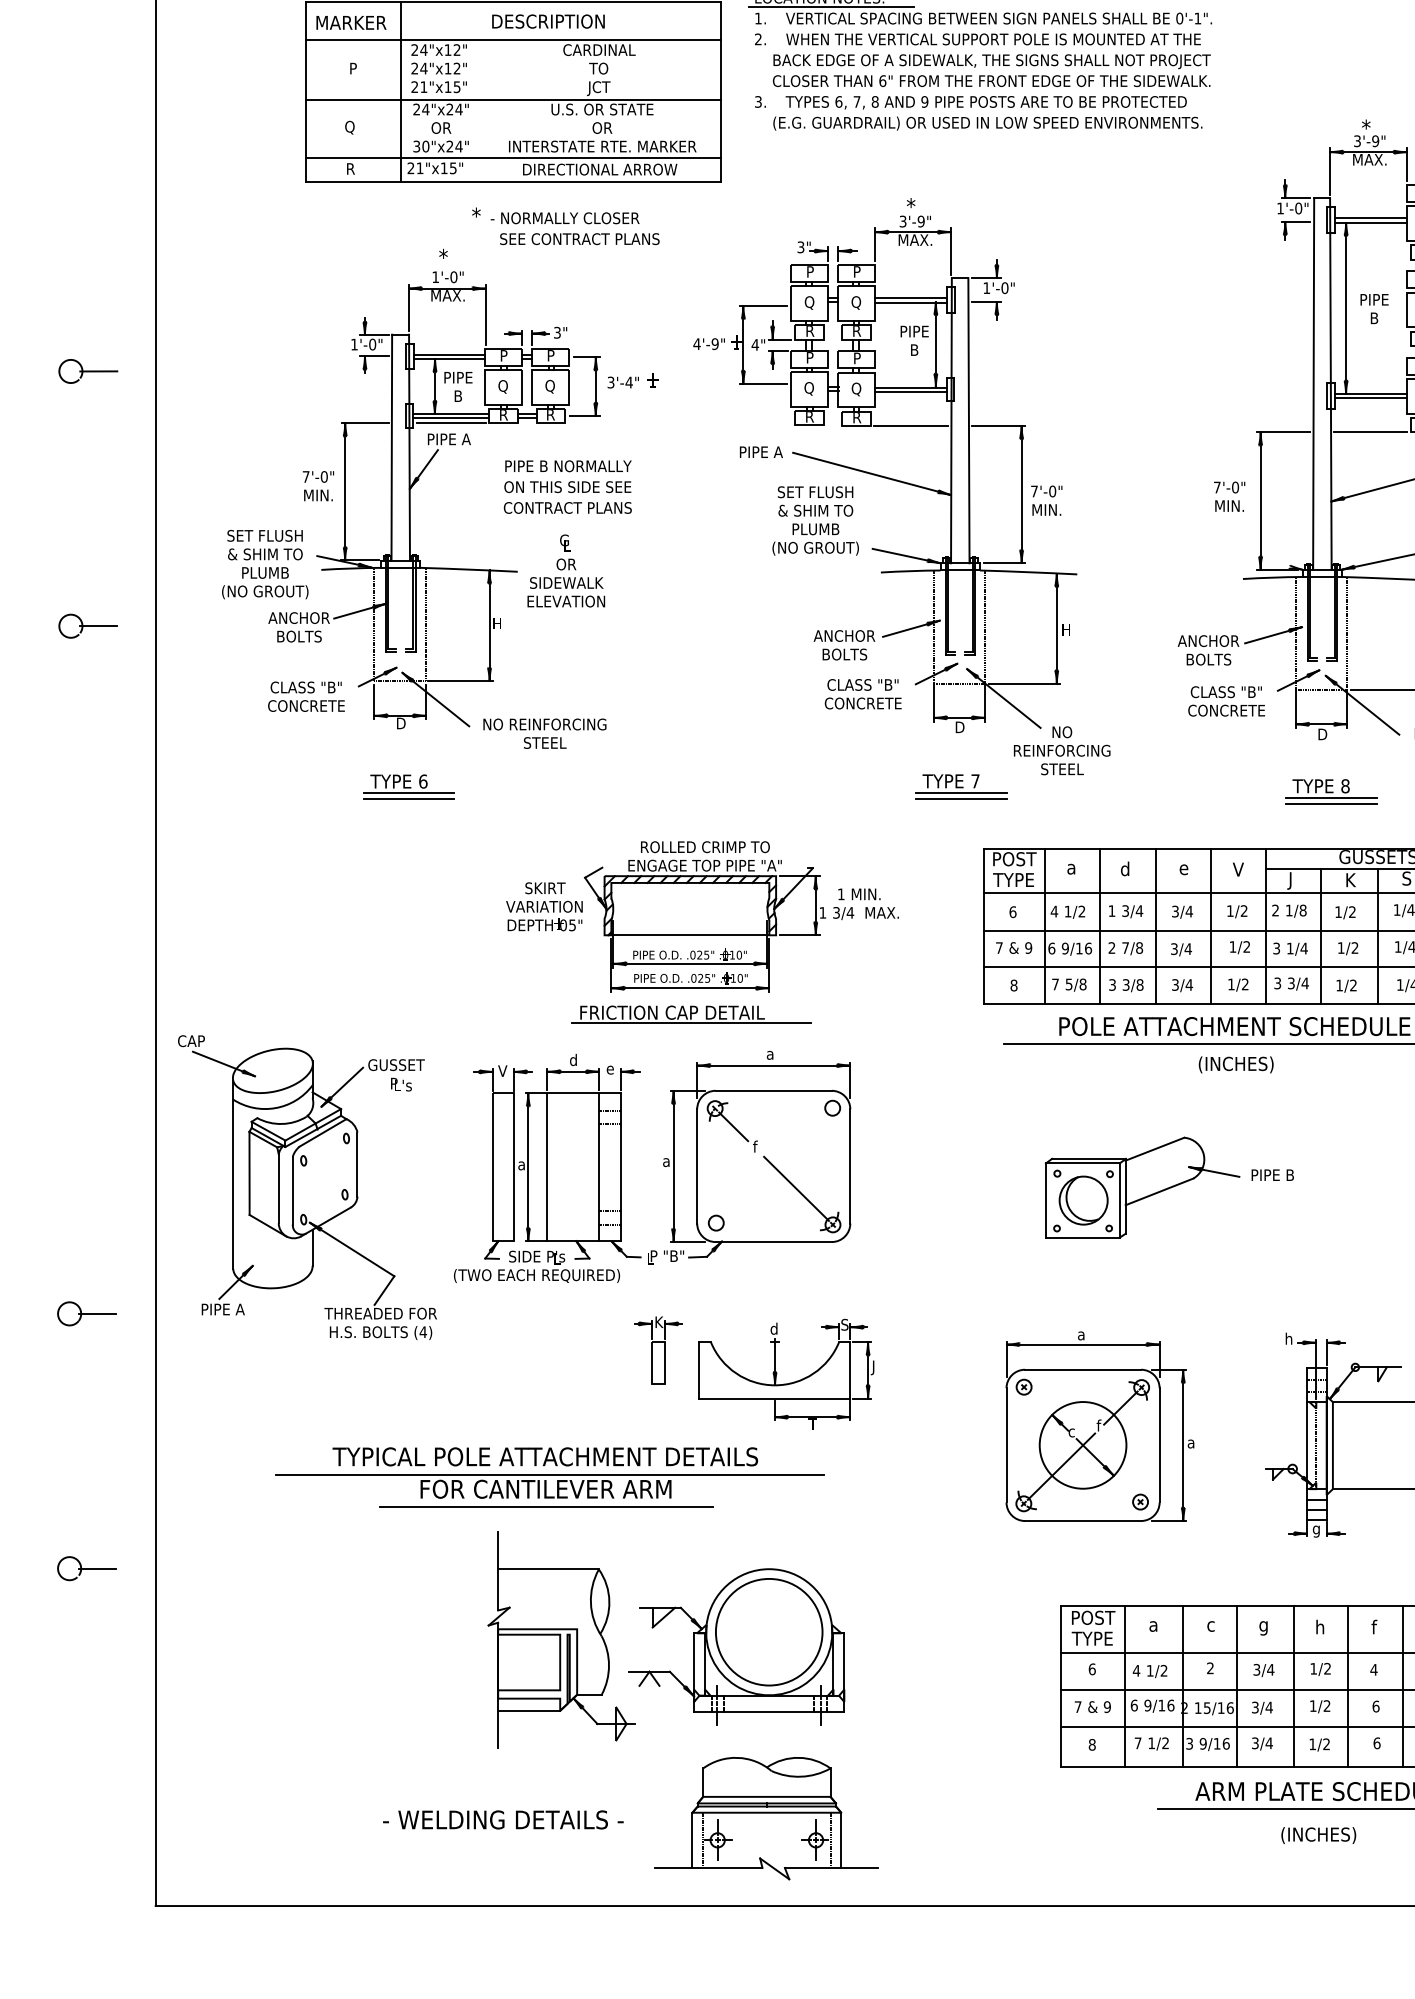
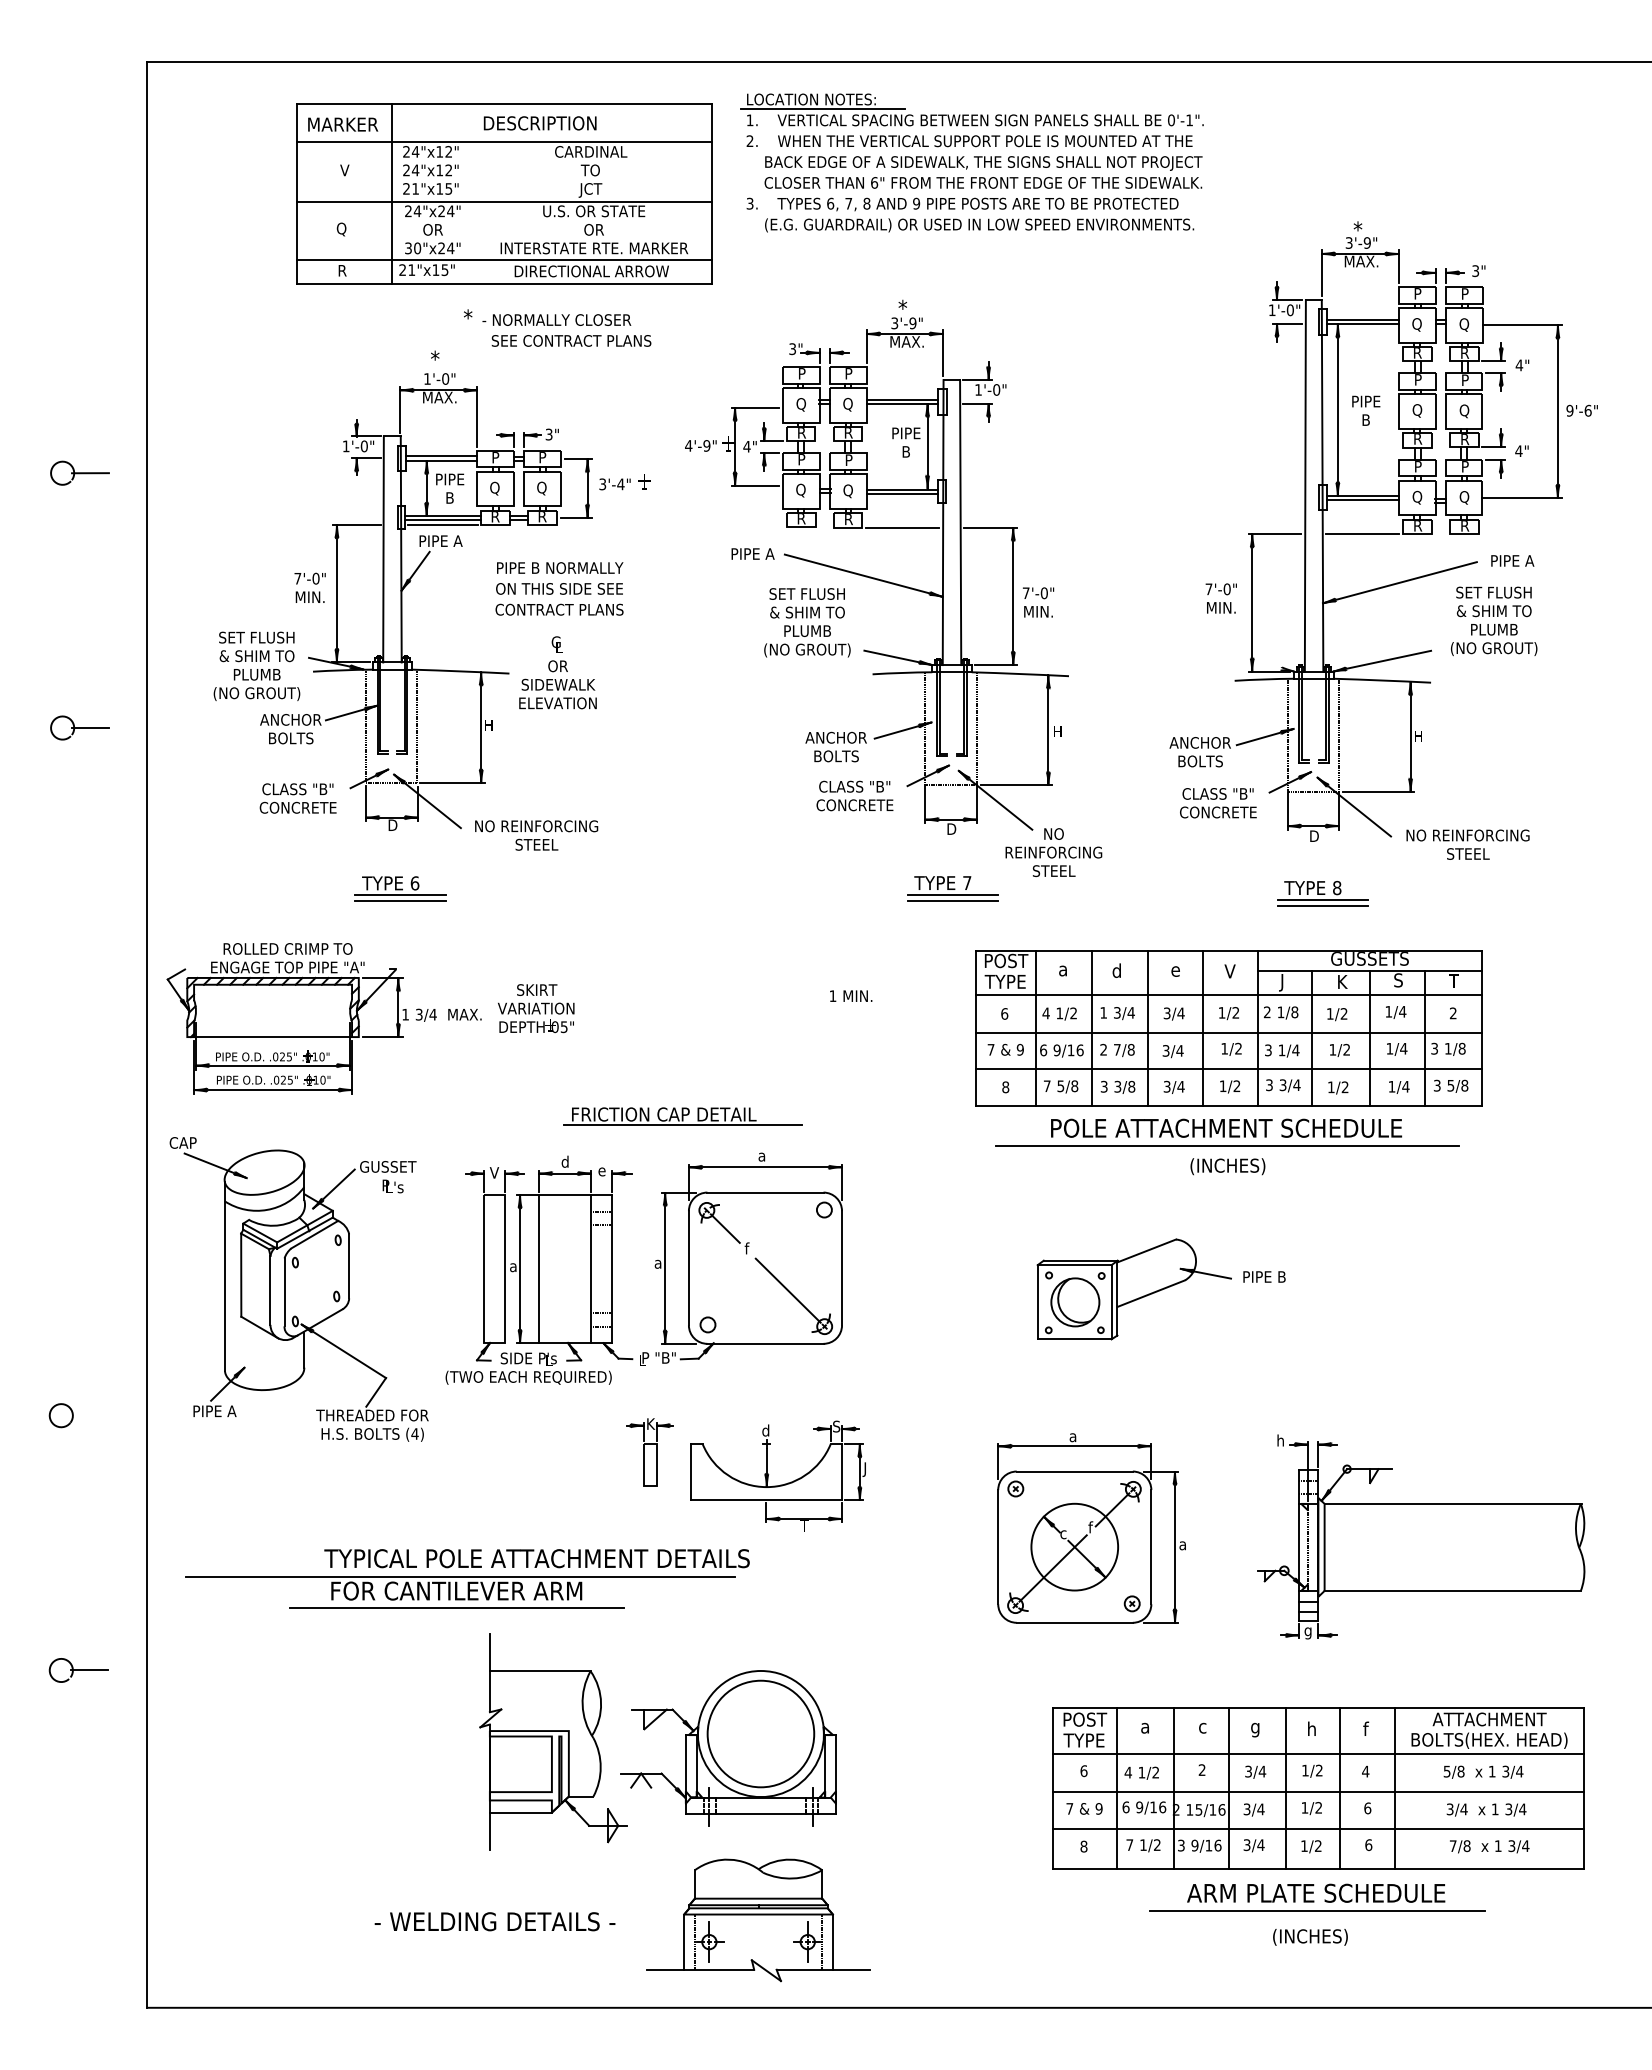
text: (352, 68) -> (344, 170), P -> V
part: (740, 916) -> (323, 1018), moved
line: (96, 1313) -> (88, 1415), removed
part: (549, 1490) -> (460, 1592), moved

